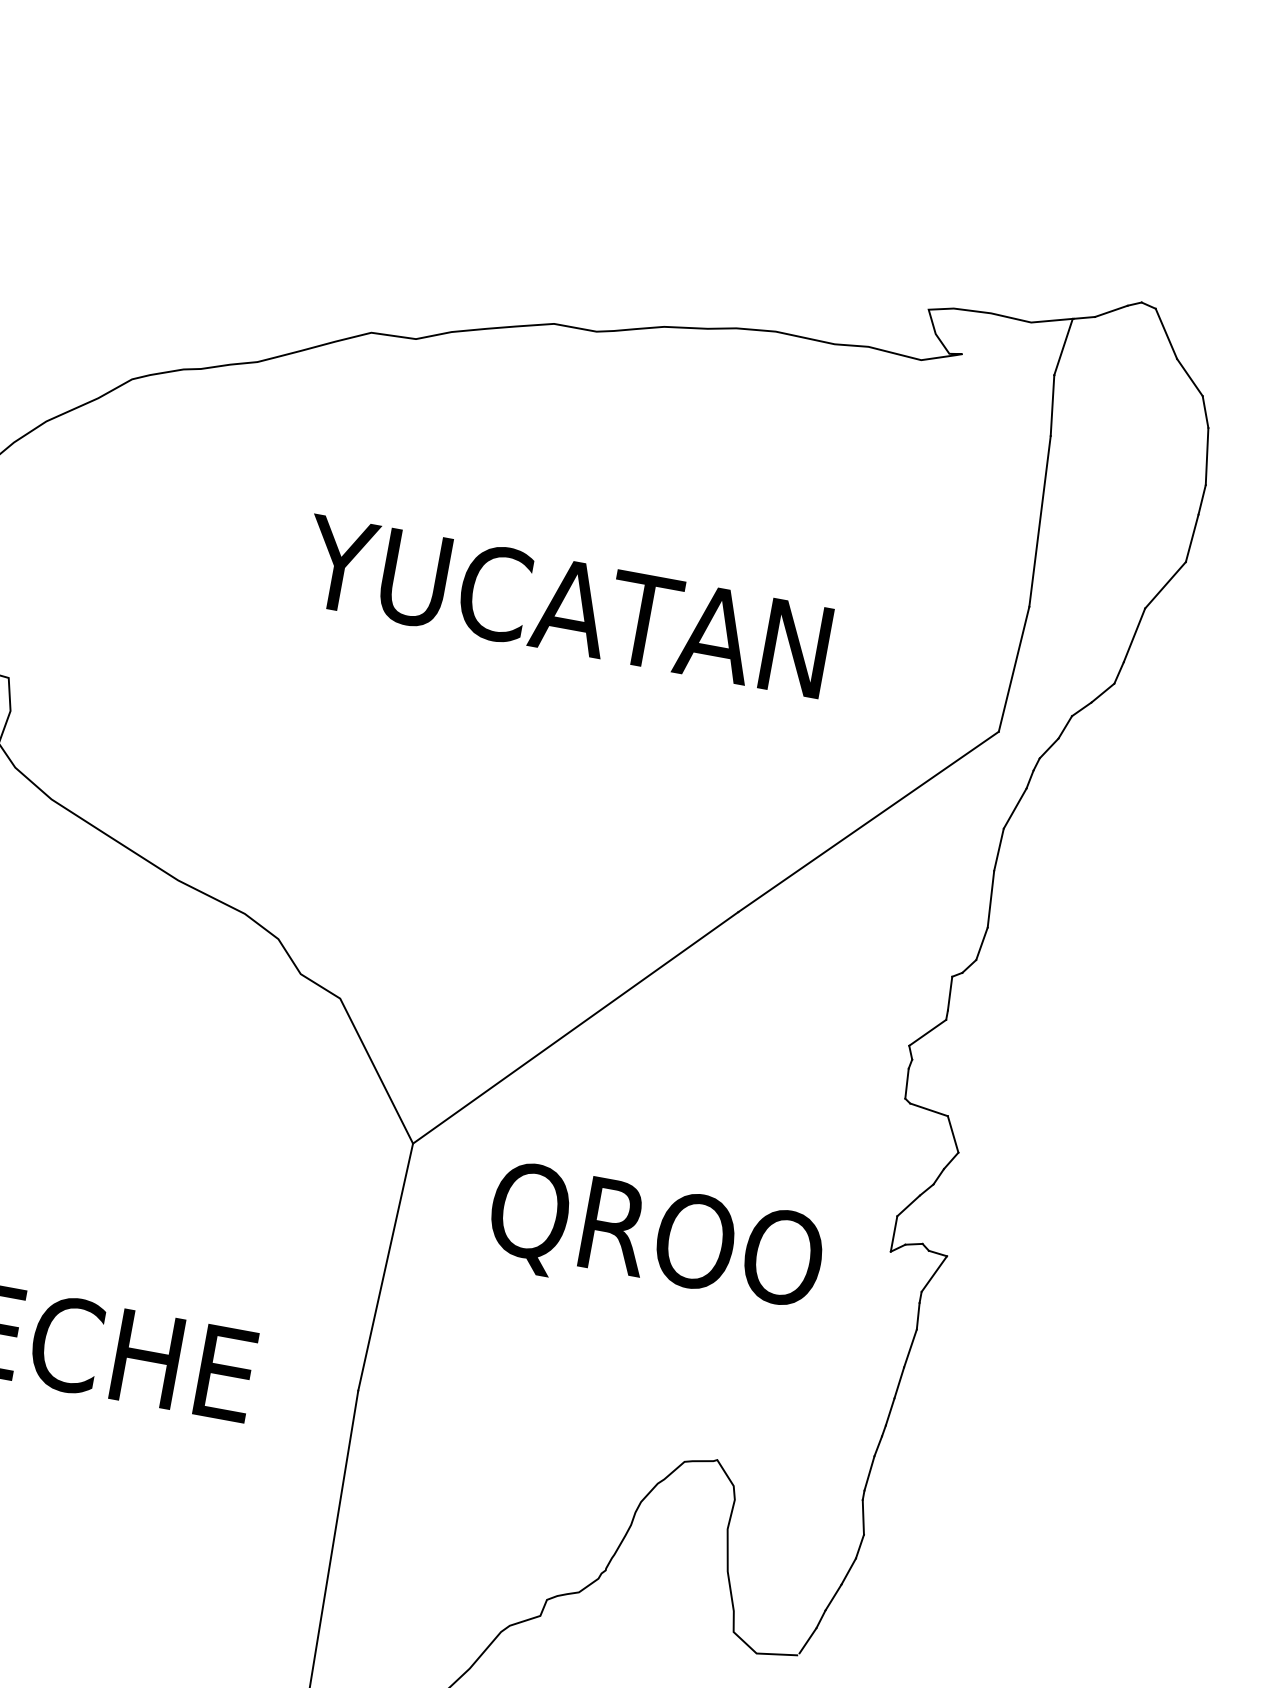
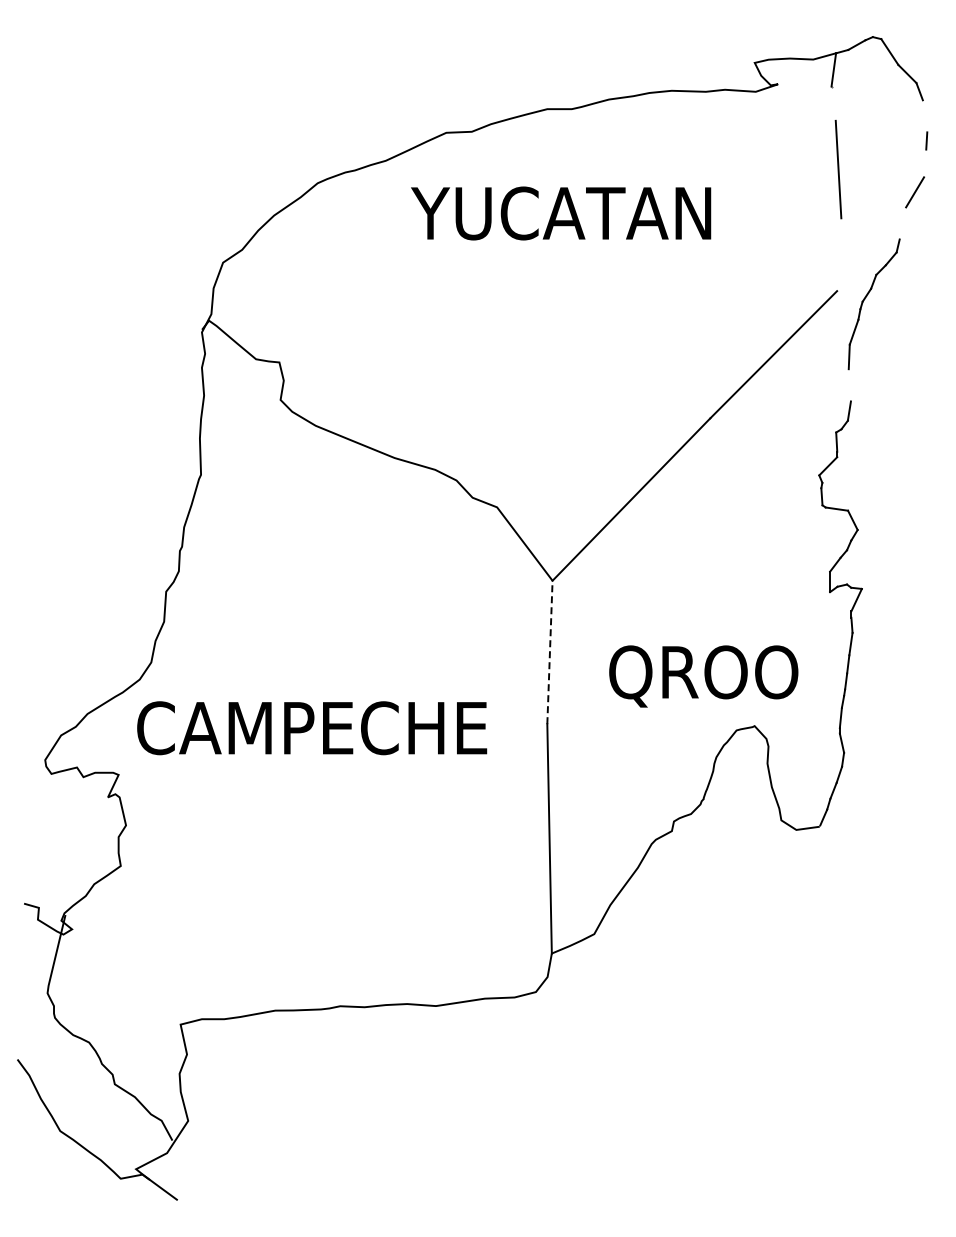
line: (1052, 405) -> (833, 103), removed
line: (1206, 456) -> (924, 116), removed
line: (1192, 538) -> (925, 163), removed
text: (567, 606) -> (561, 213), moved
line: (1133, 635) -> (902, 223), removed
line: (1014, 668) -> (839, 254), removed
line: (990, 899) -> (849, 385), removed
text: (654, 1241) -> (703, 676), moved
line: (384, 1267) -> (549, 652), solid -> dashed

